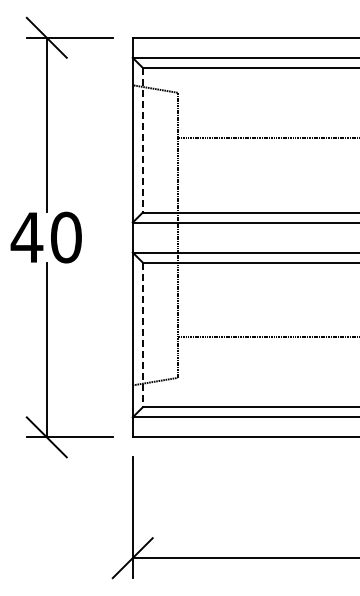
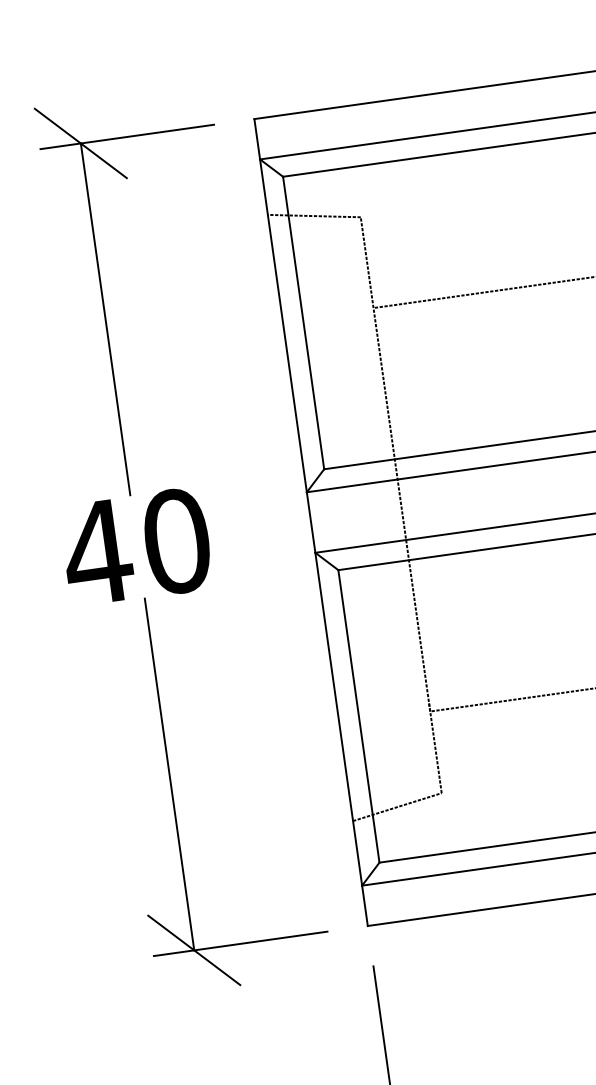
line: (142, 140) -> (303, 323), dashed -> solid
line: (142, 335) -> (358, 717), dashed -> solid

